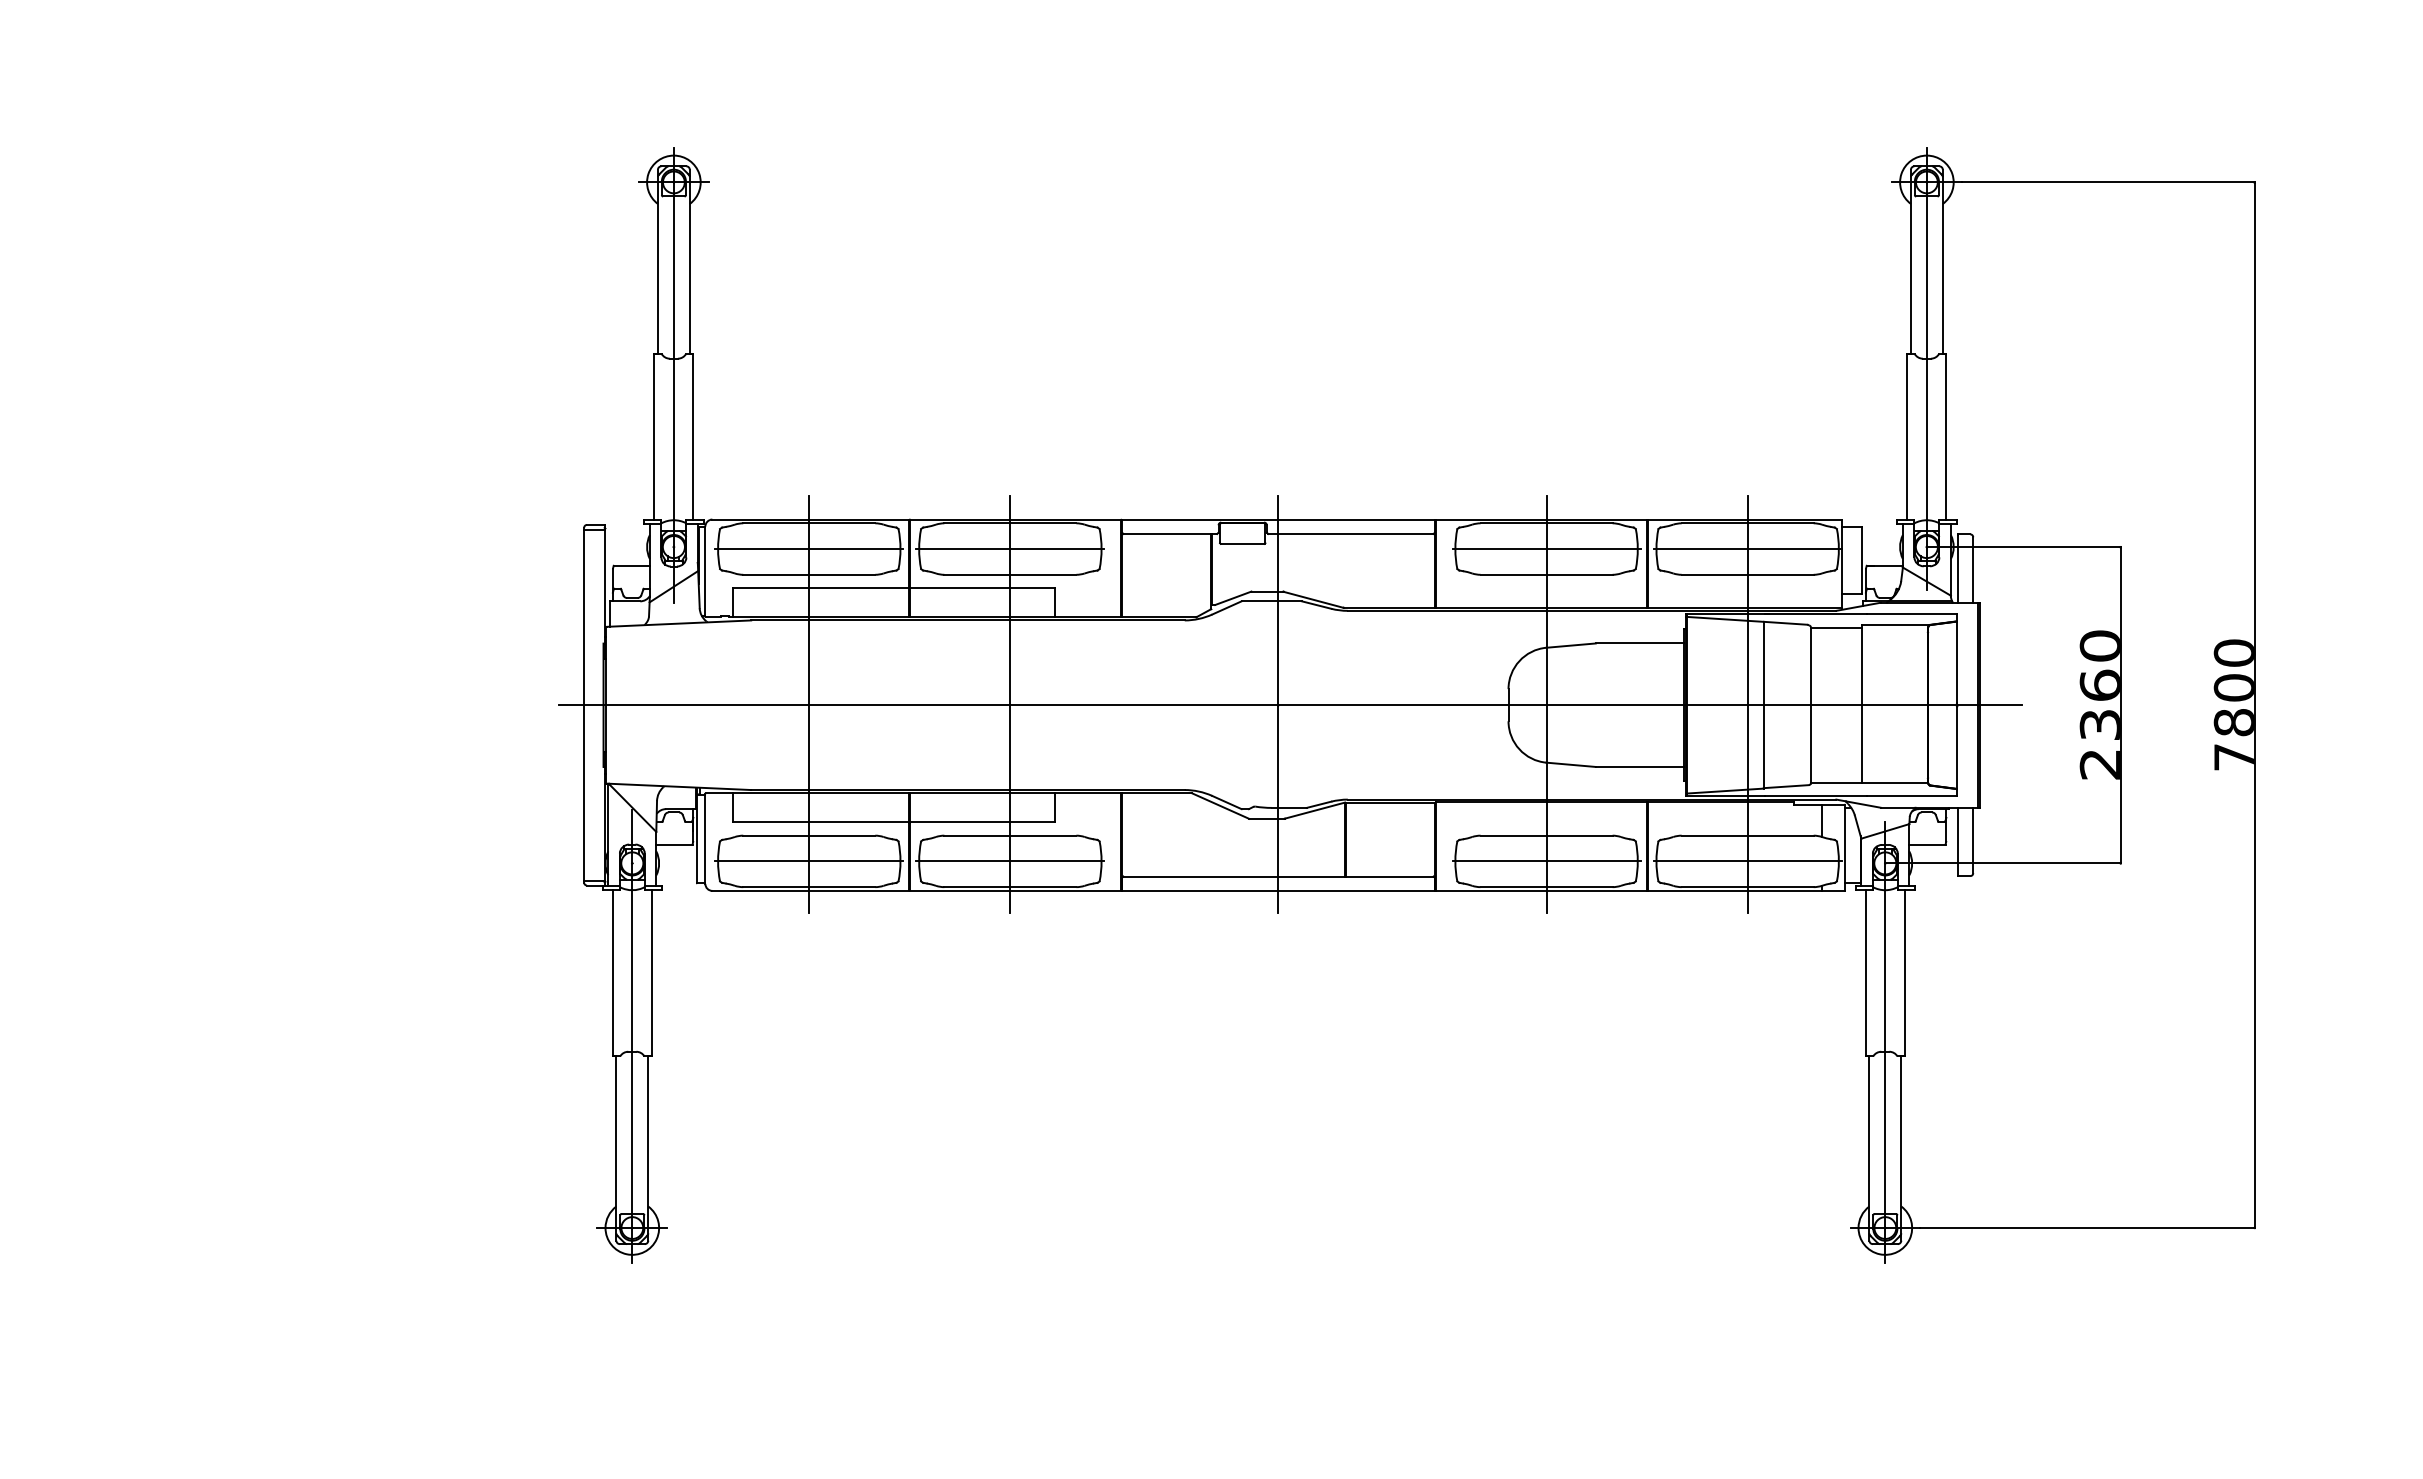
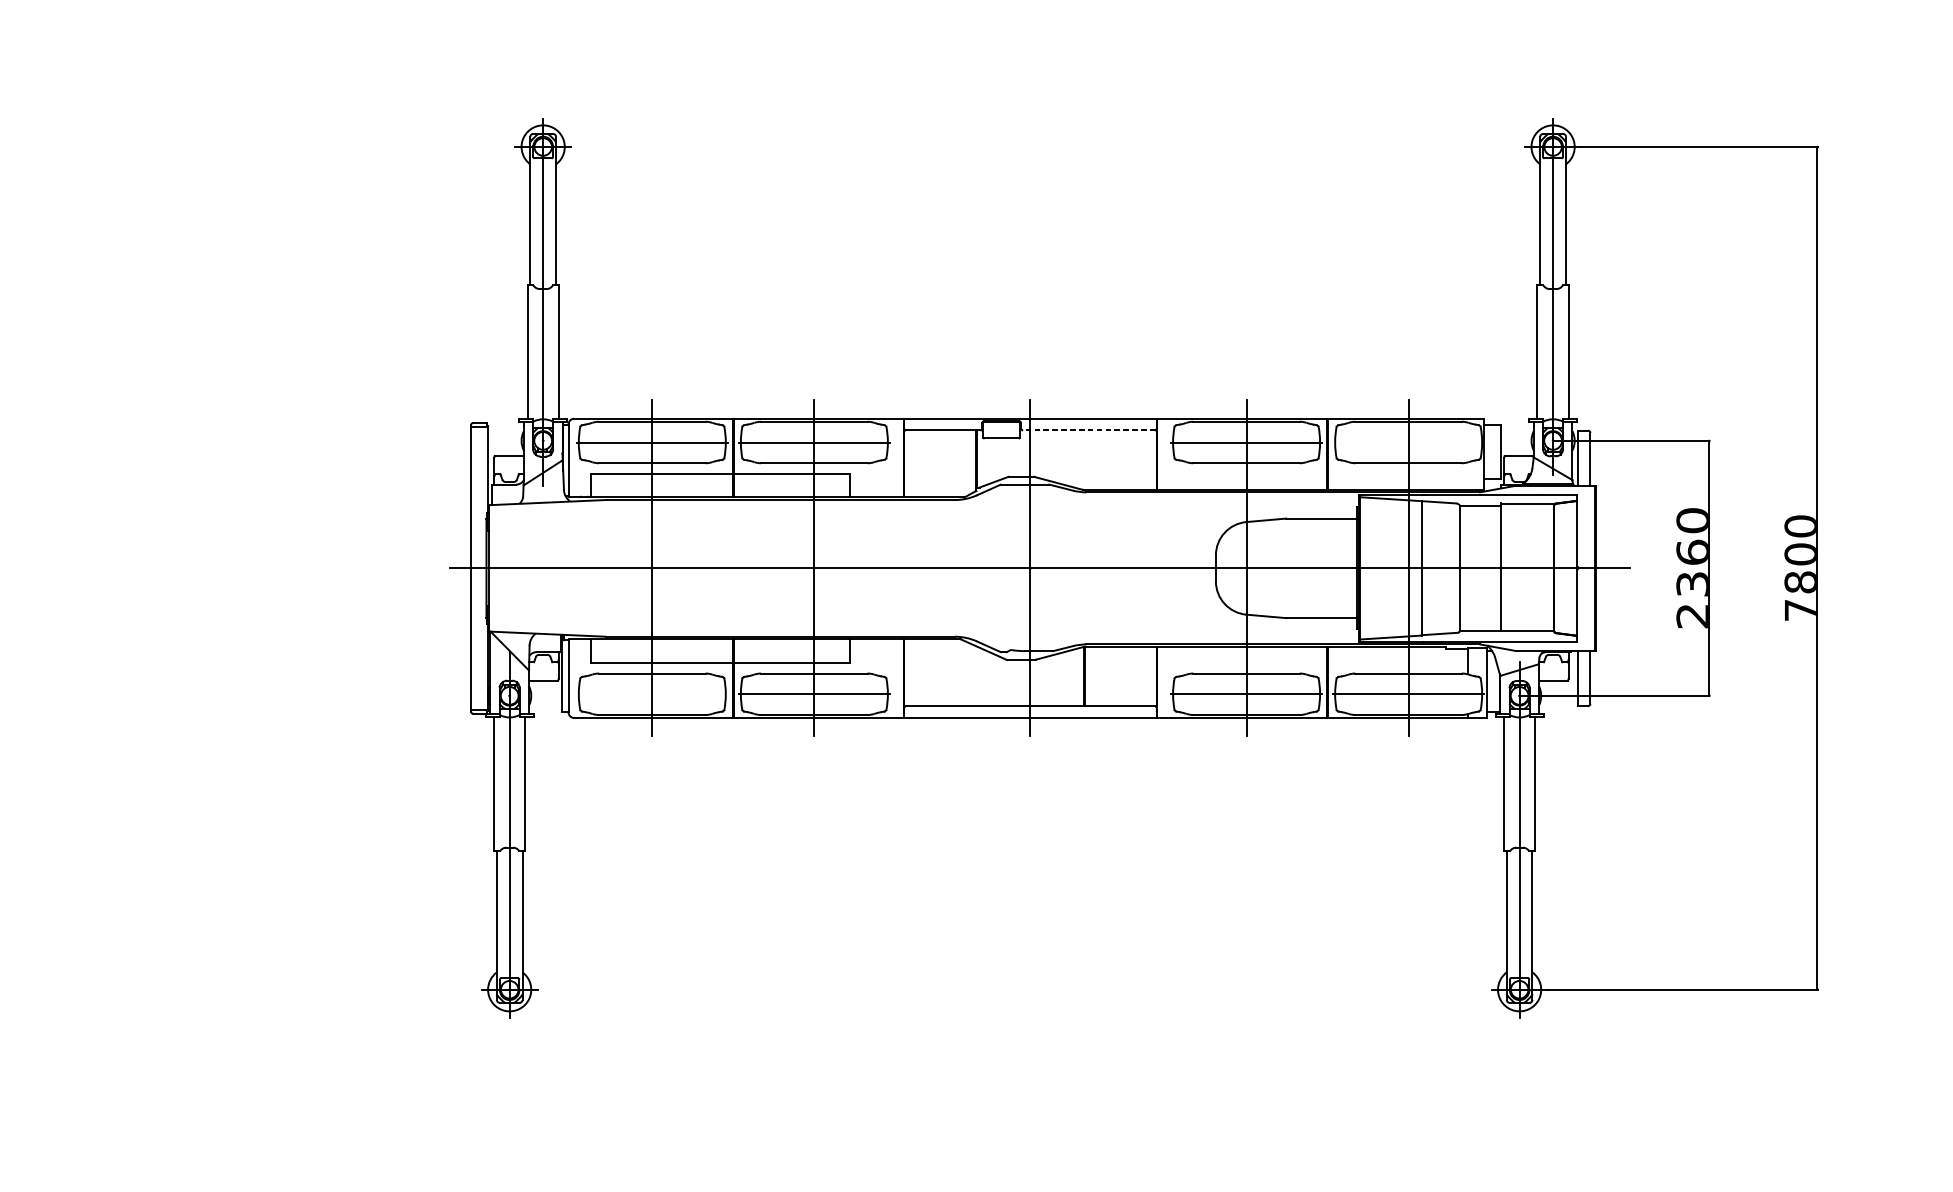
line: (1350, 533) -> (1088, 429), solid -> dashed
line: (1747, 549) -> (1408, 442), removed
line: (809, 861) -> (652, 694), removed

